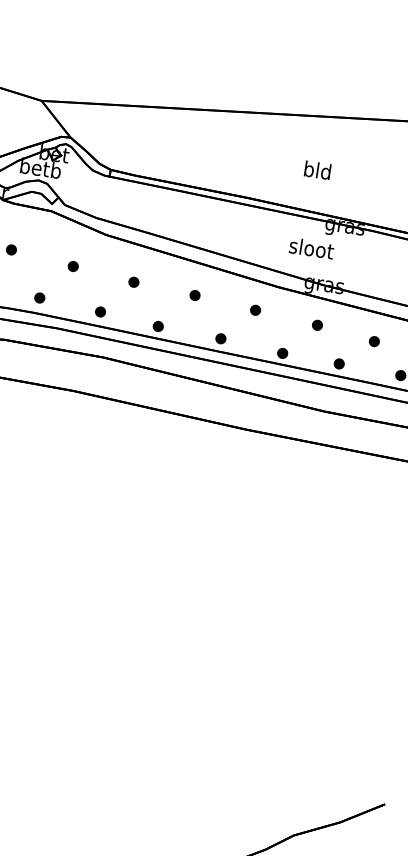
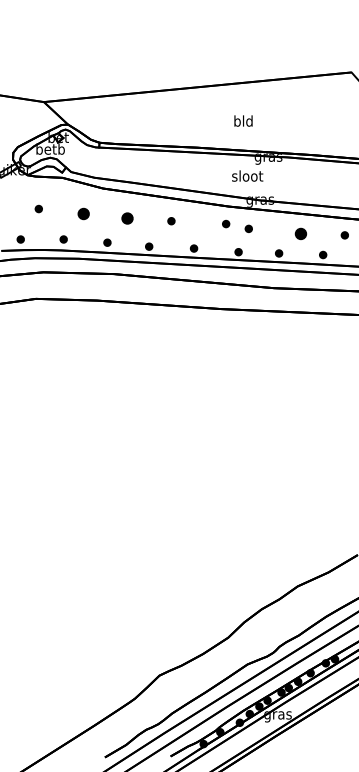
part: (73, 265) -> (83, 213), size x1.6
part: (133, 282) -> (127, 218), size x1.6
part: (256, 309) -> (226, 223), moved
part: (317, 324) -> (248, 228), moved
part: (374, 342) -> (301, 234), size x1.6

